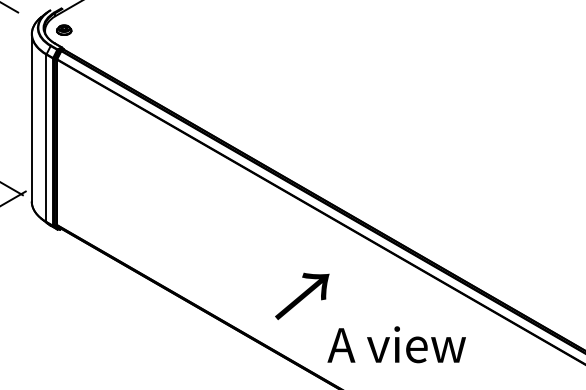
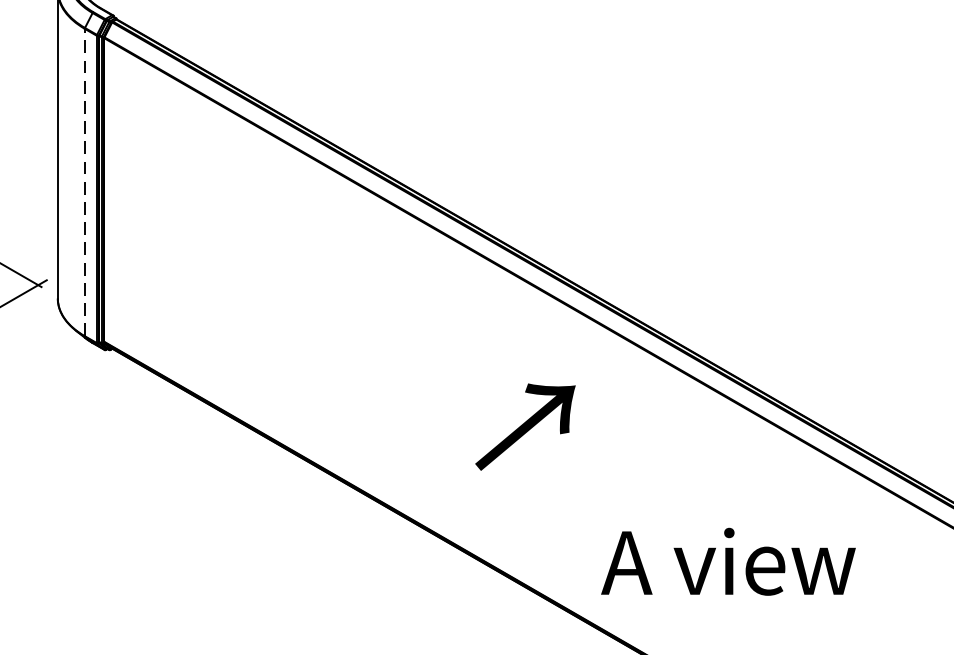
line: (46, 138) -> (84, 182), solid -> dashed
text: (302, 296) -> (525, 427), moved

